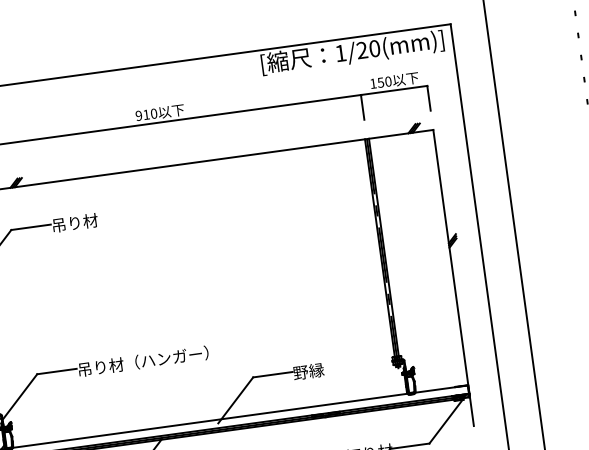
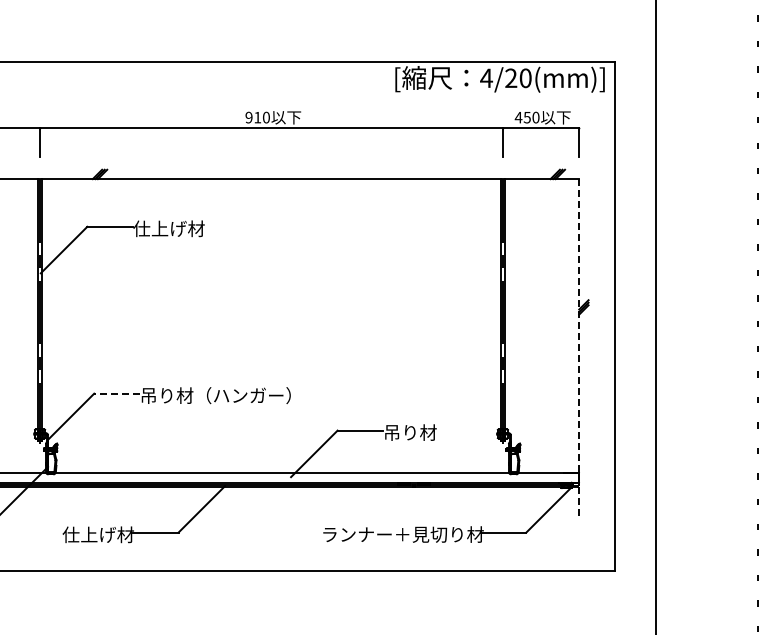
text: (340, 52) -> (486, 77), 1/20(mm)] -> 4/20(mm)]
text: (373, 83) -> (518, 117), 150 -> 450
text: (82, 221) -> (168, 228), 吊り材 -> 仕上げ材
line: (453, 278) -> (579, 349), solid -> dashed
text: (315, 370) -> (409, 432), 野縁 -> 吊り材
line: (56, 371) -> (116, 393), solid -> dashed

